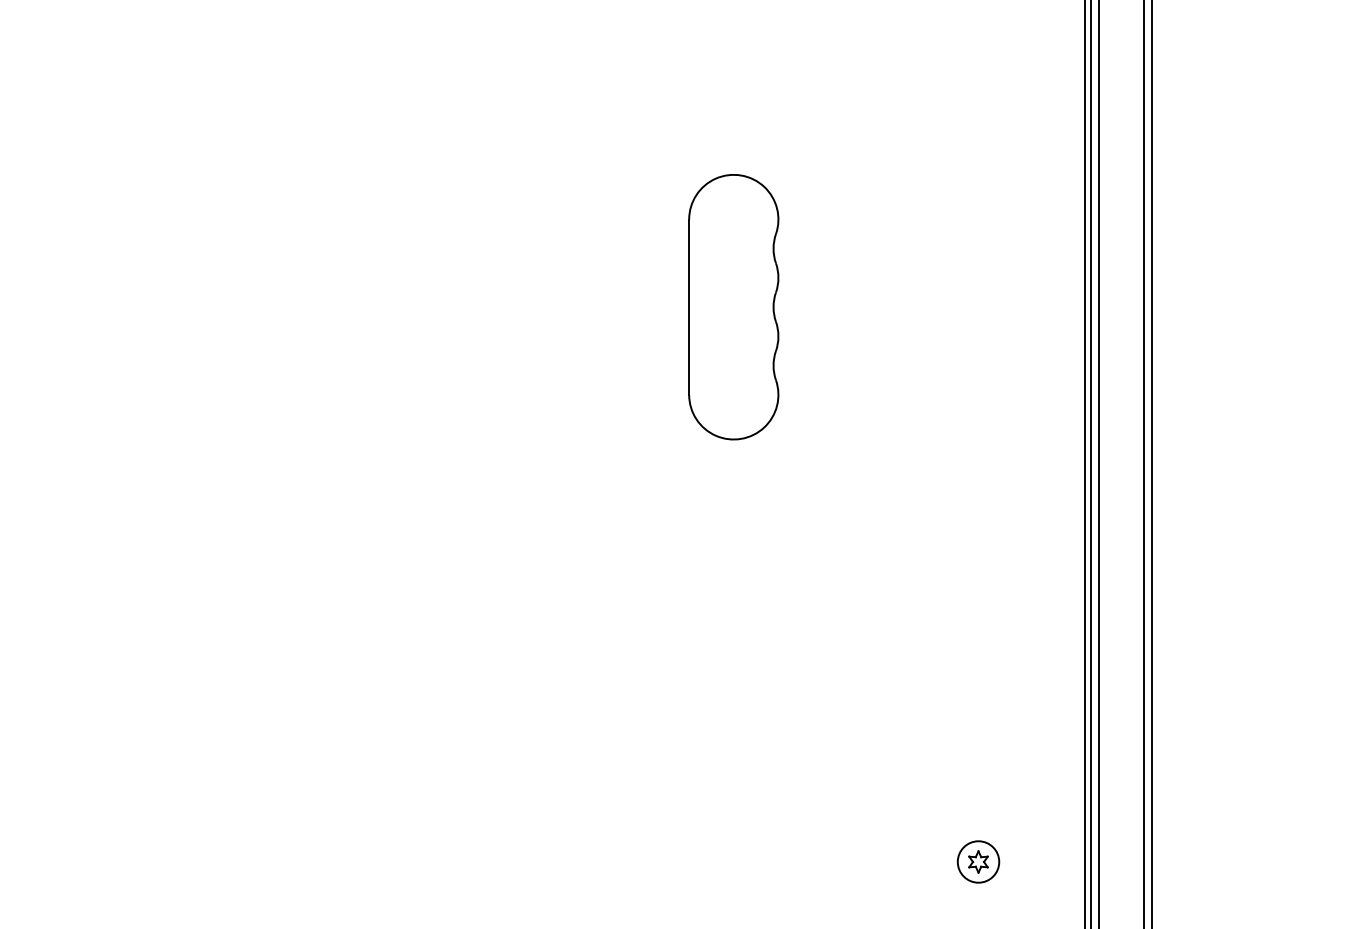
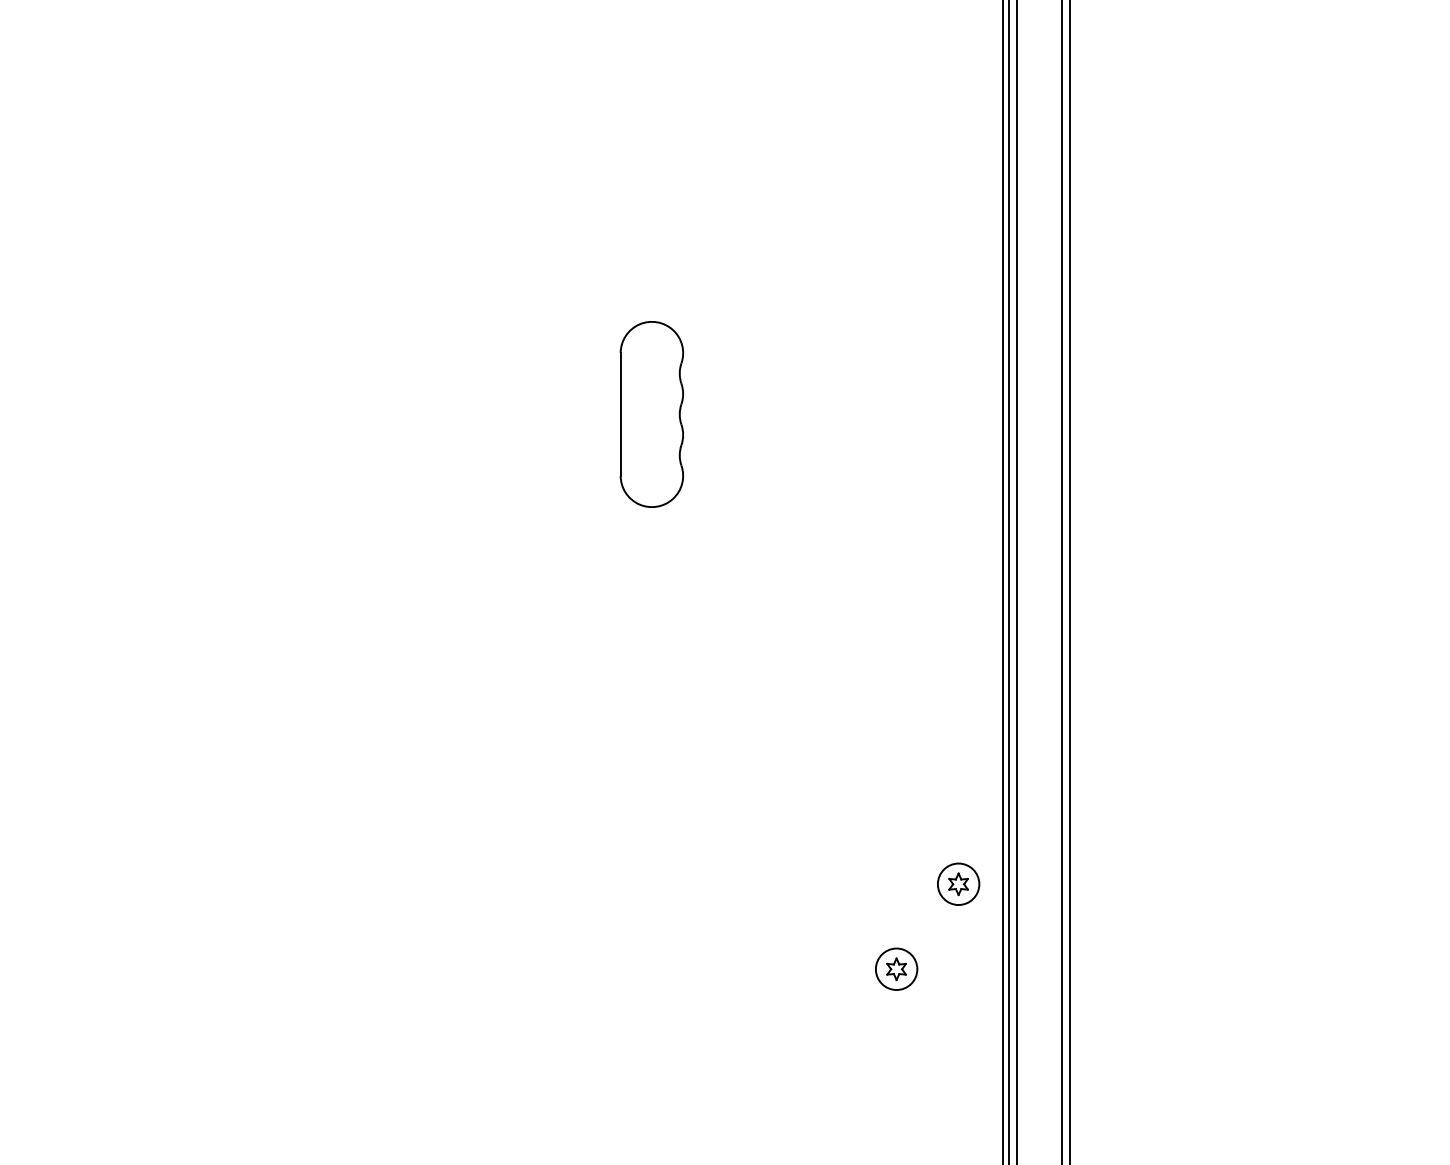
part: (733, 307) -> (651, 414), size x0.7
part: (1040, 776) -> (958, 883), added

